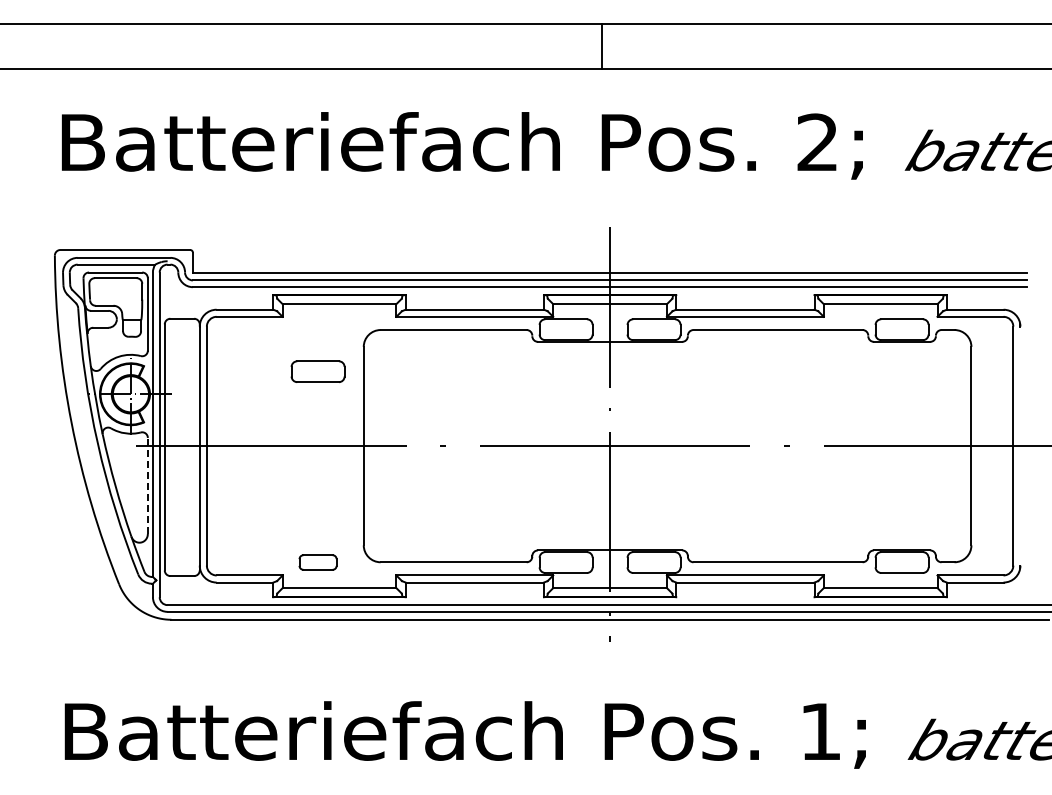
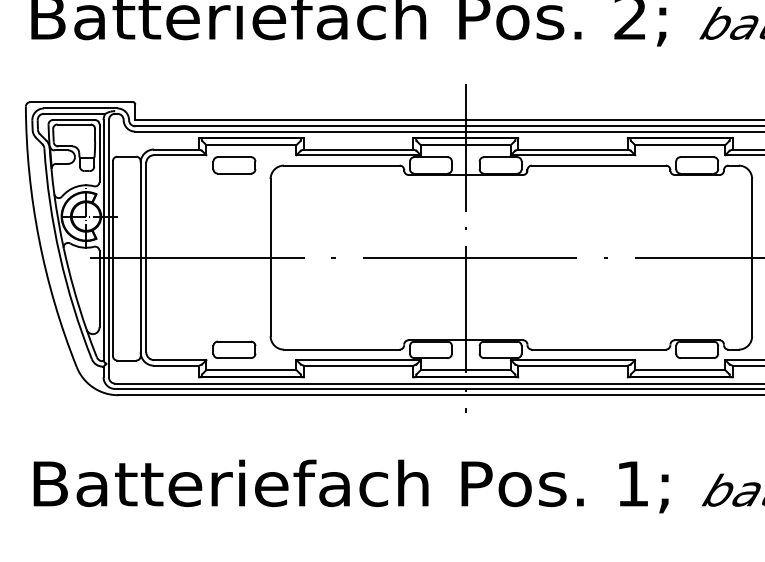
part: (317, 371) -> (233, 165), moved
line: (147, 485) -> (99, 288), dashed -> solid
part: (317, 562) -> (233, 349), size x1.43

